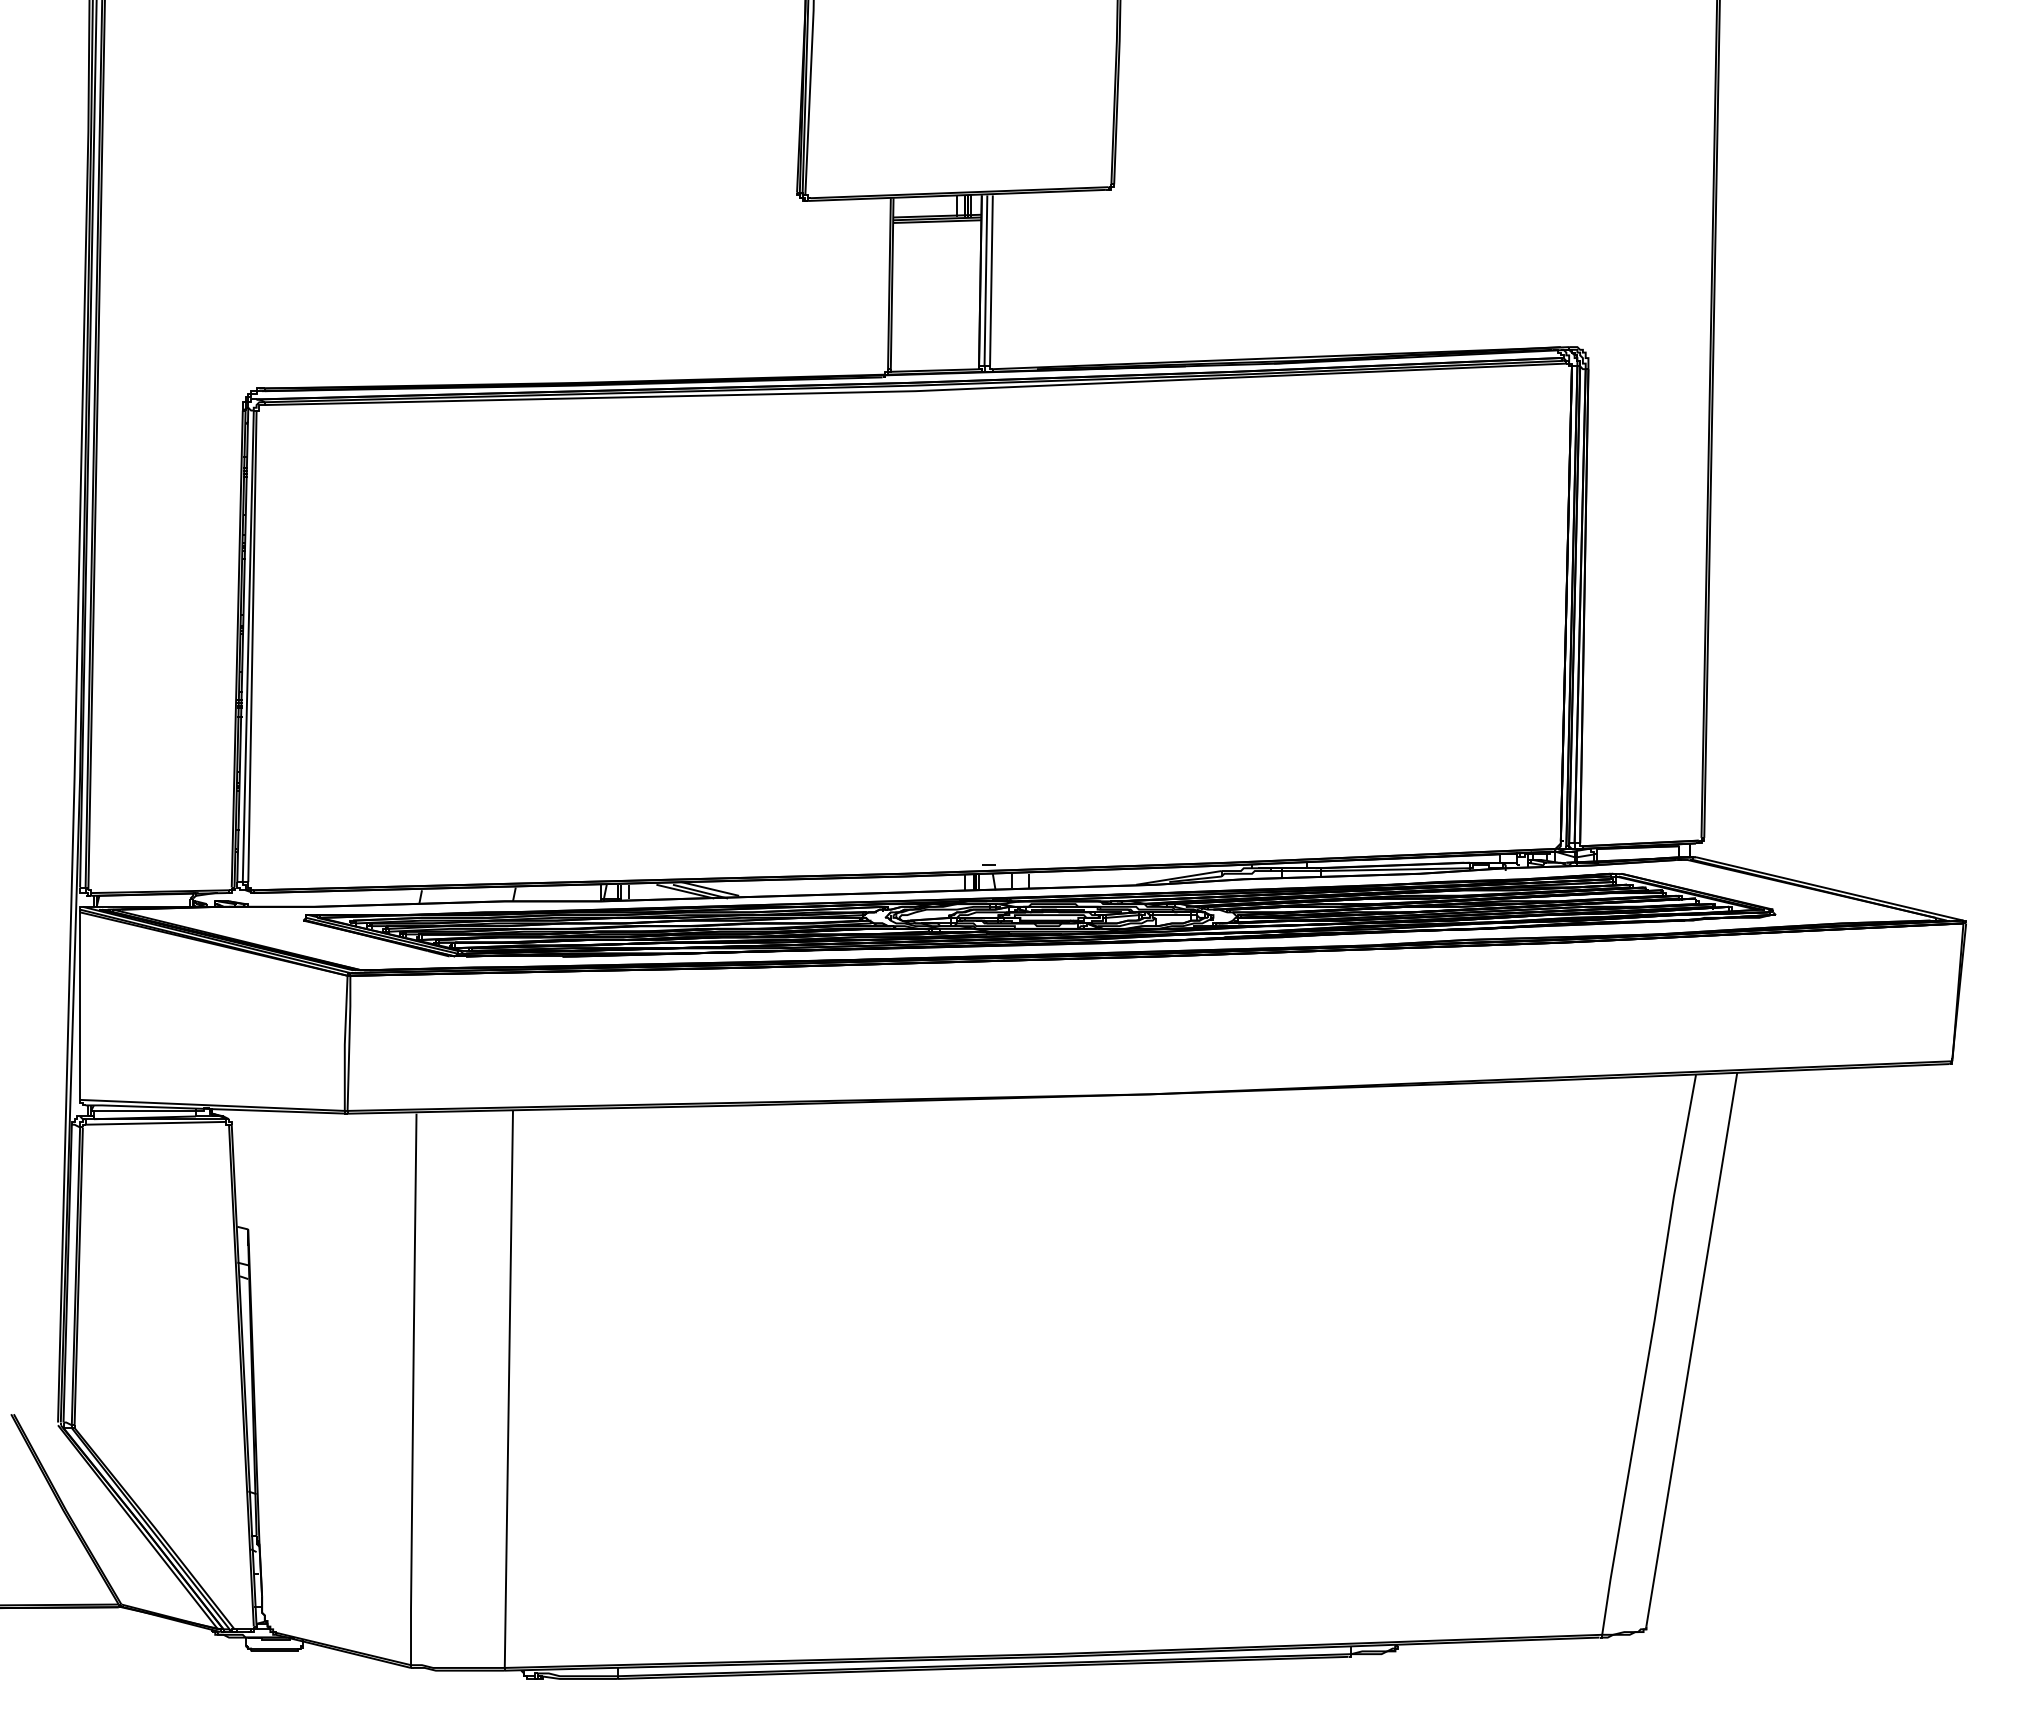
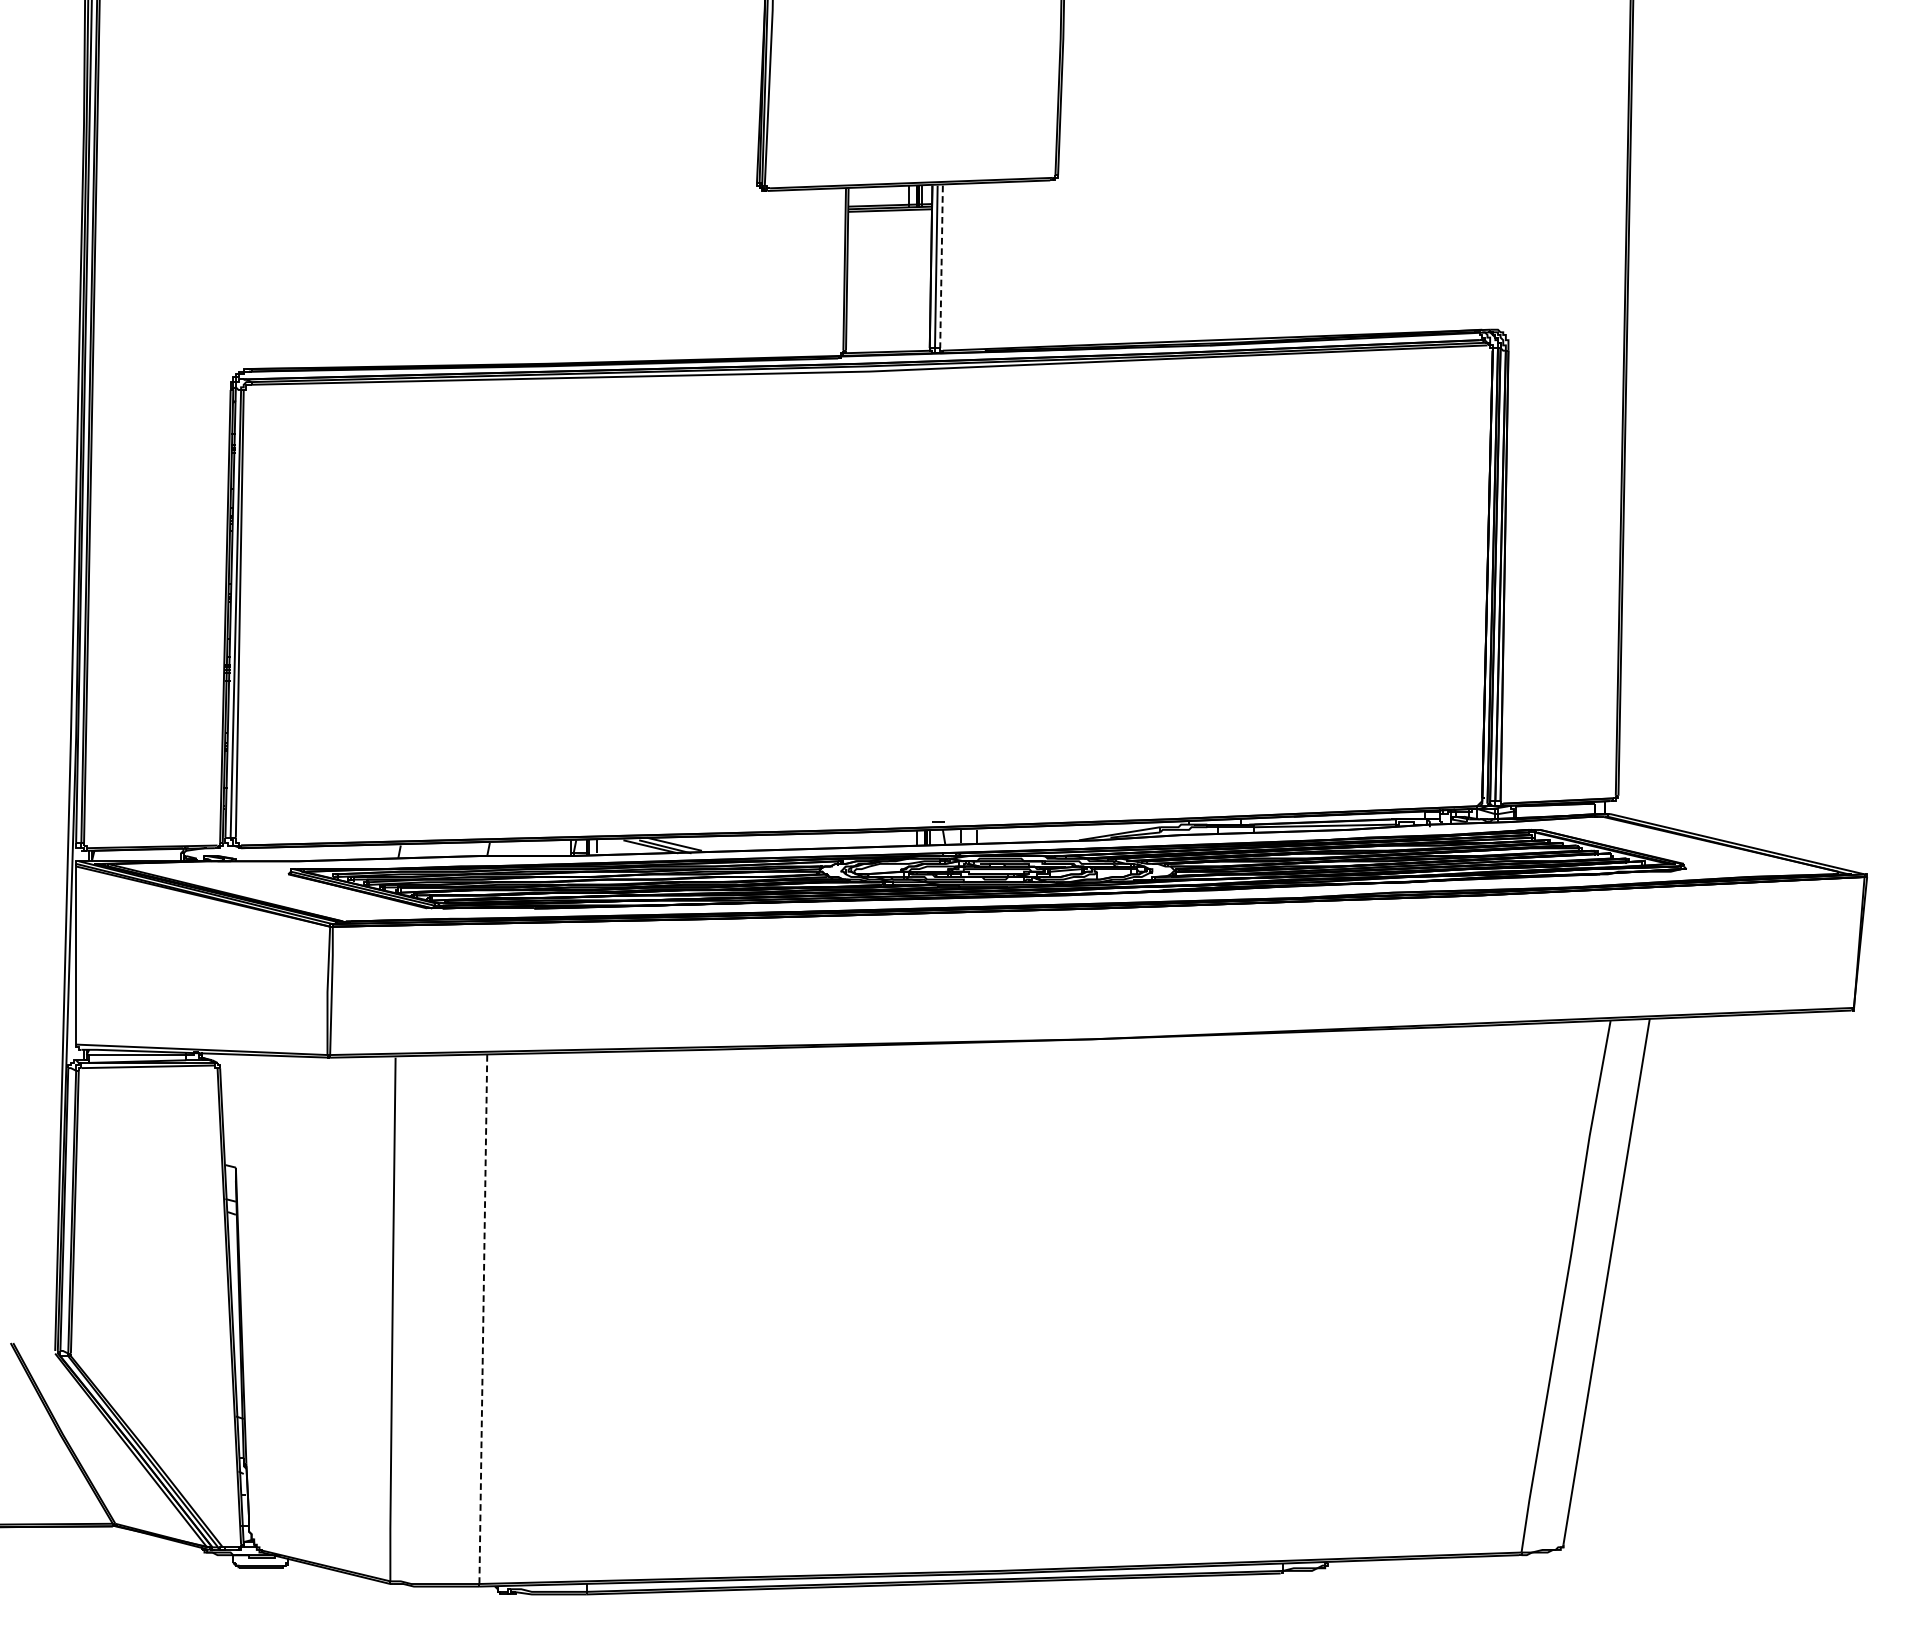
line: (991, 280) -> (941, 266), solid -> dashed
line: (508, 1389) -> (482, 1319), solid -> dashed

